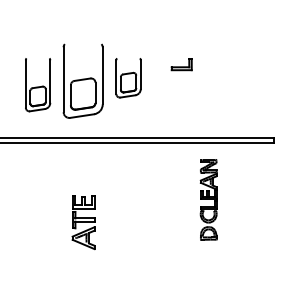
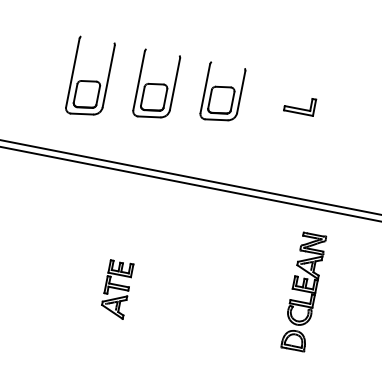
part: (181, 64) -> (299, 104), moved
part: (83, 81) -> (156, 85), size x0.62
part: (83, 222) -> (116, 289), size x0.71

